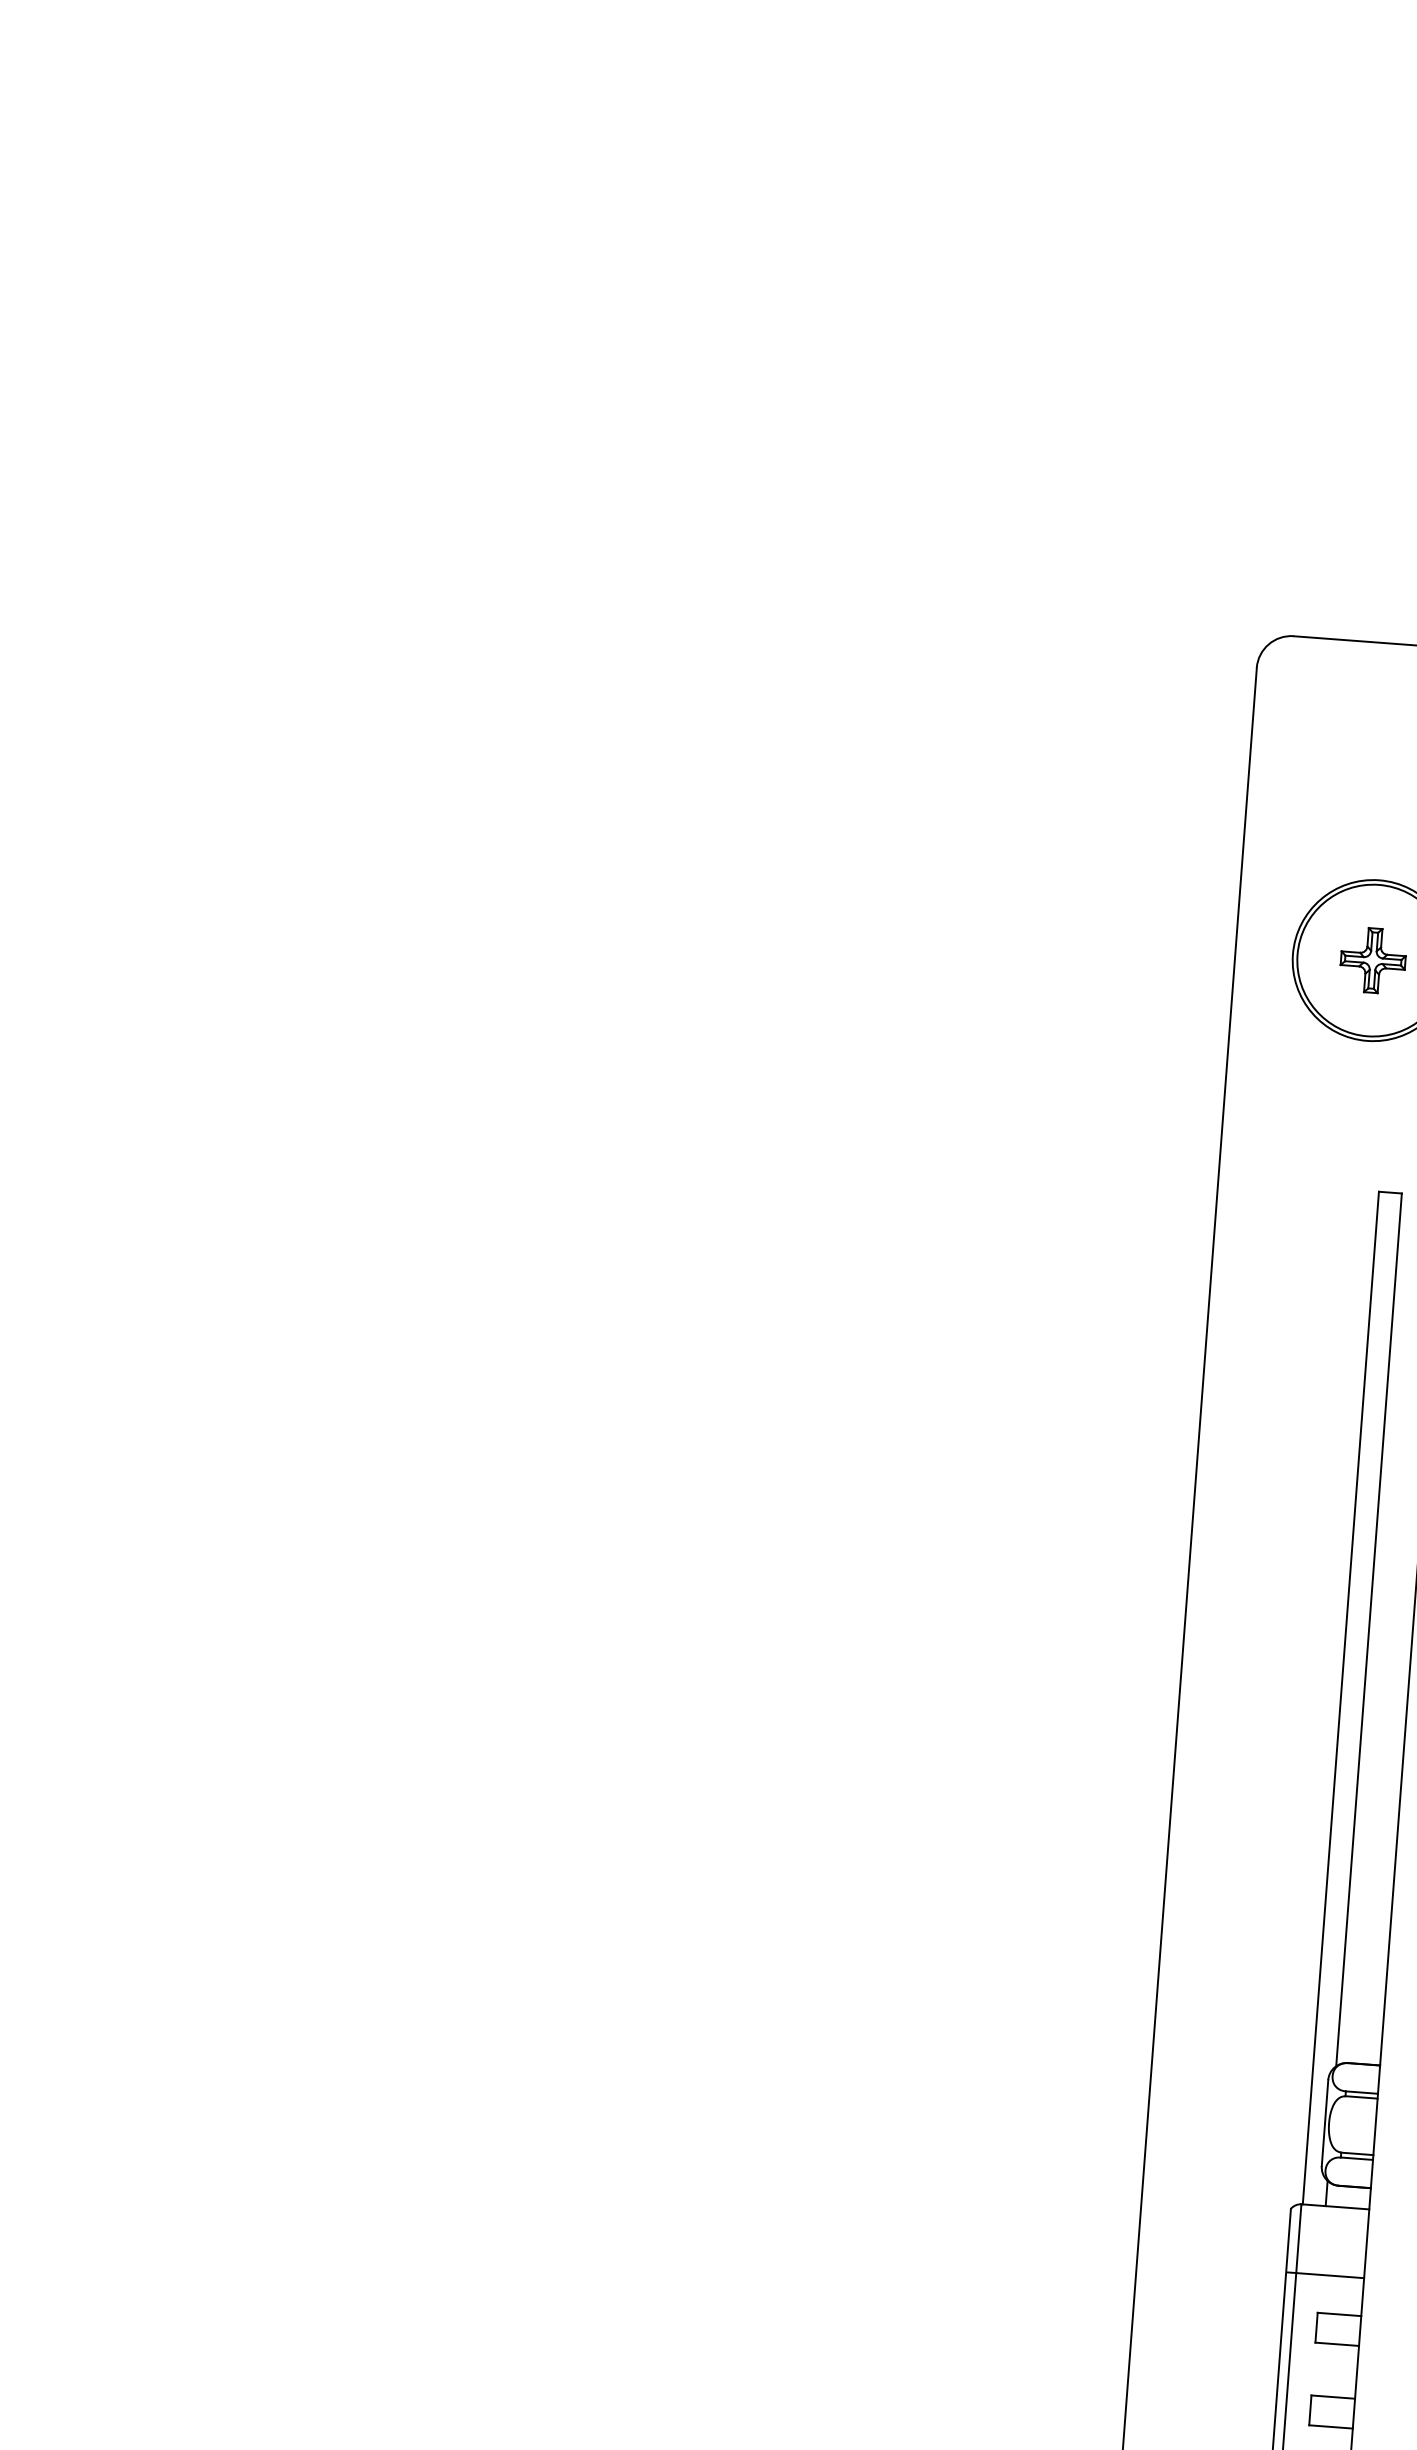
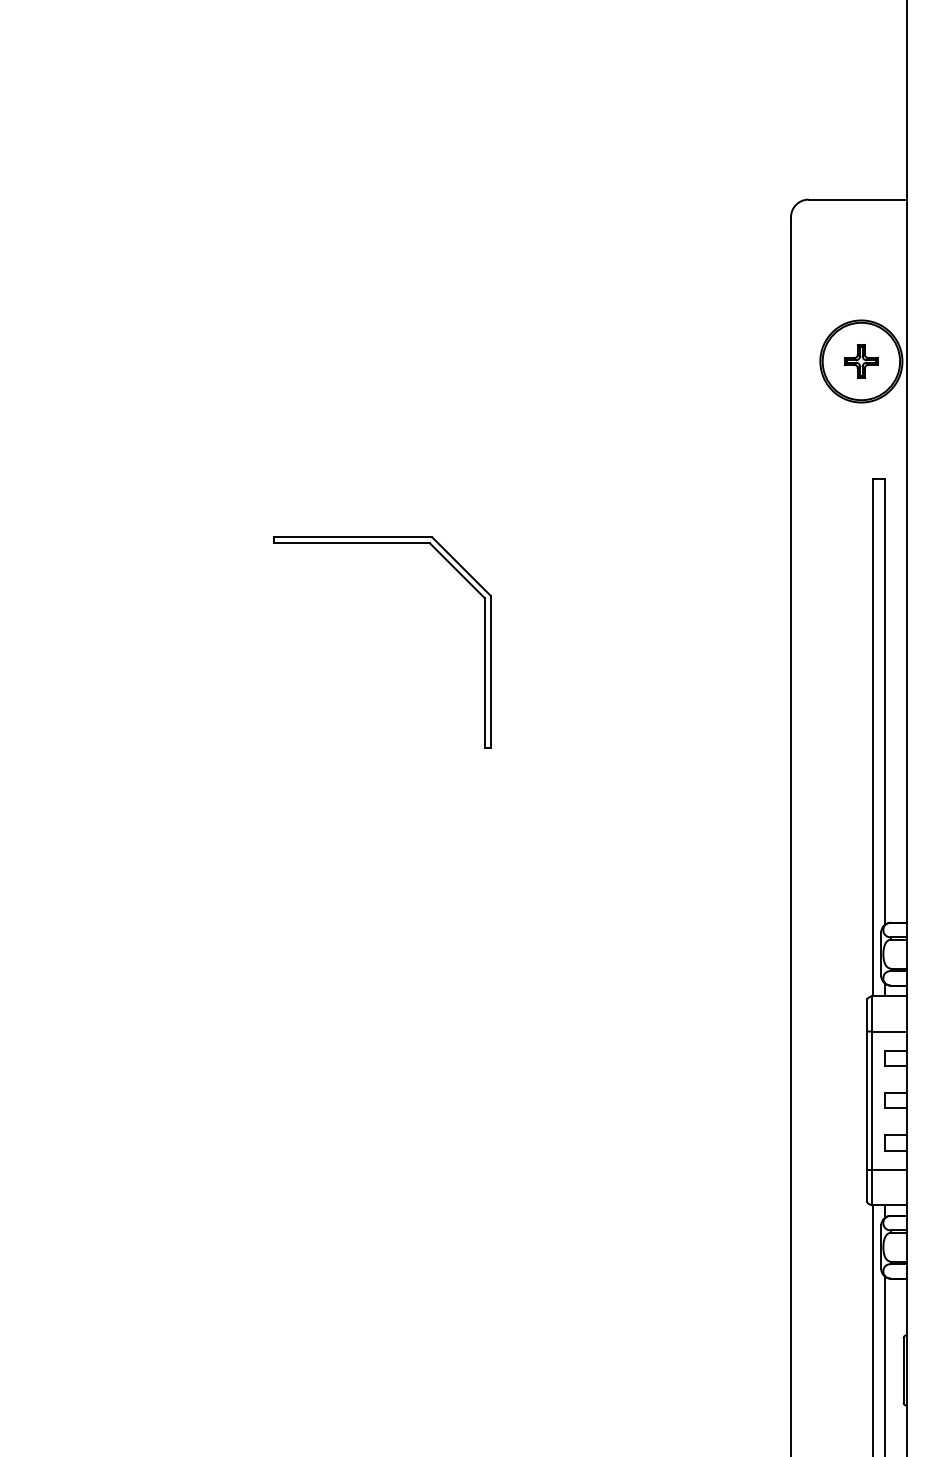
part: (409, 1246) -> (382, 543), added

